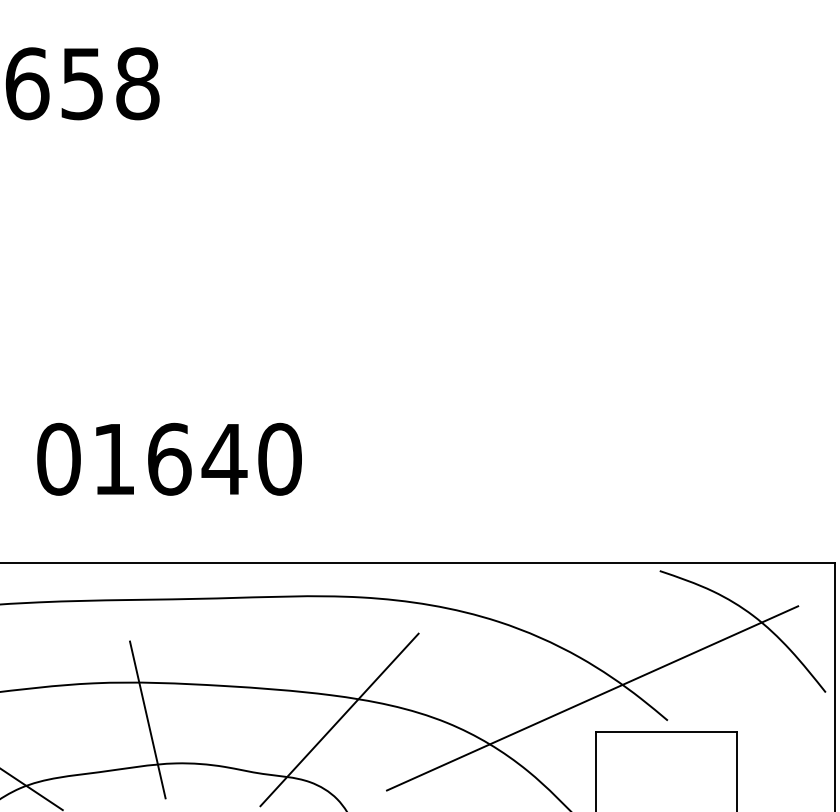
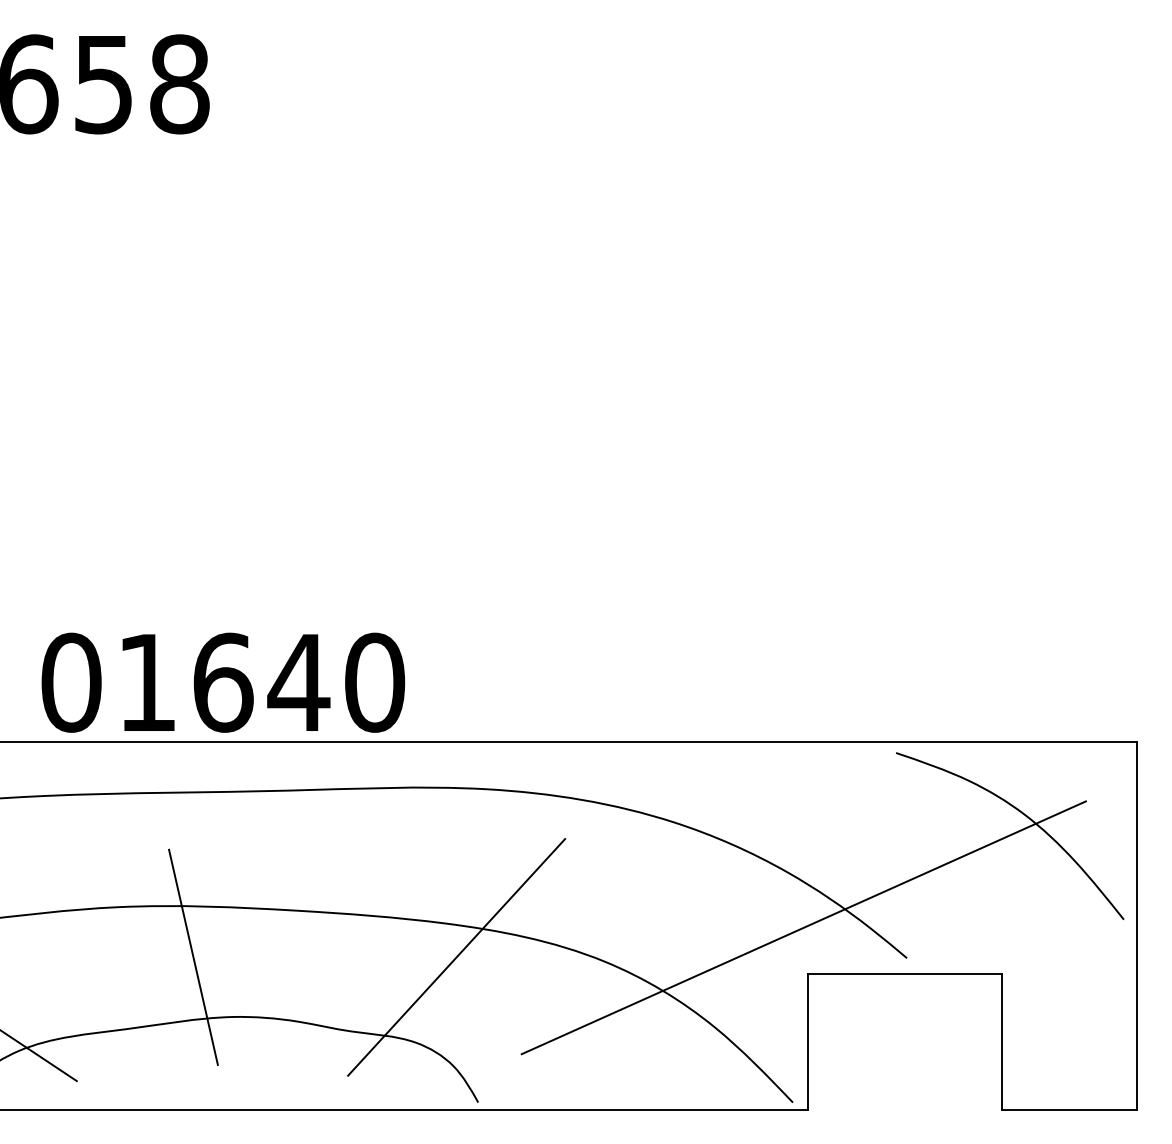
text: (169, 459) -> (223, 682), moved

